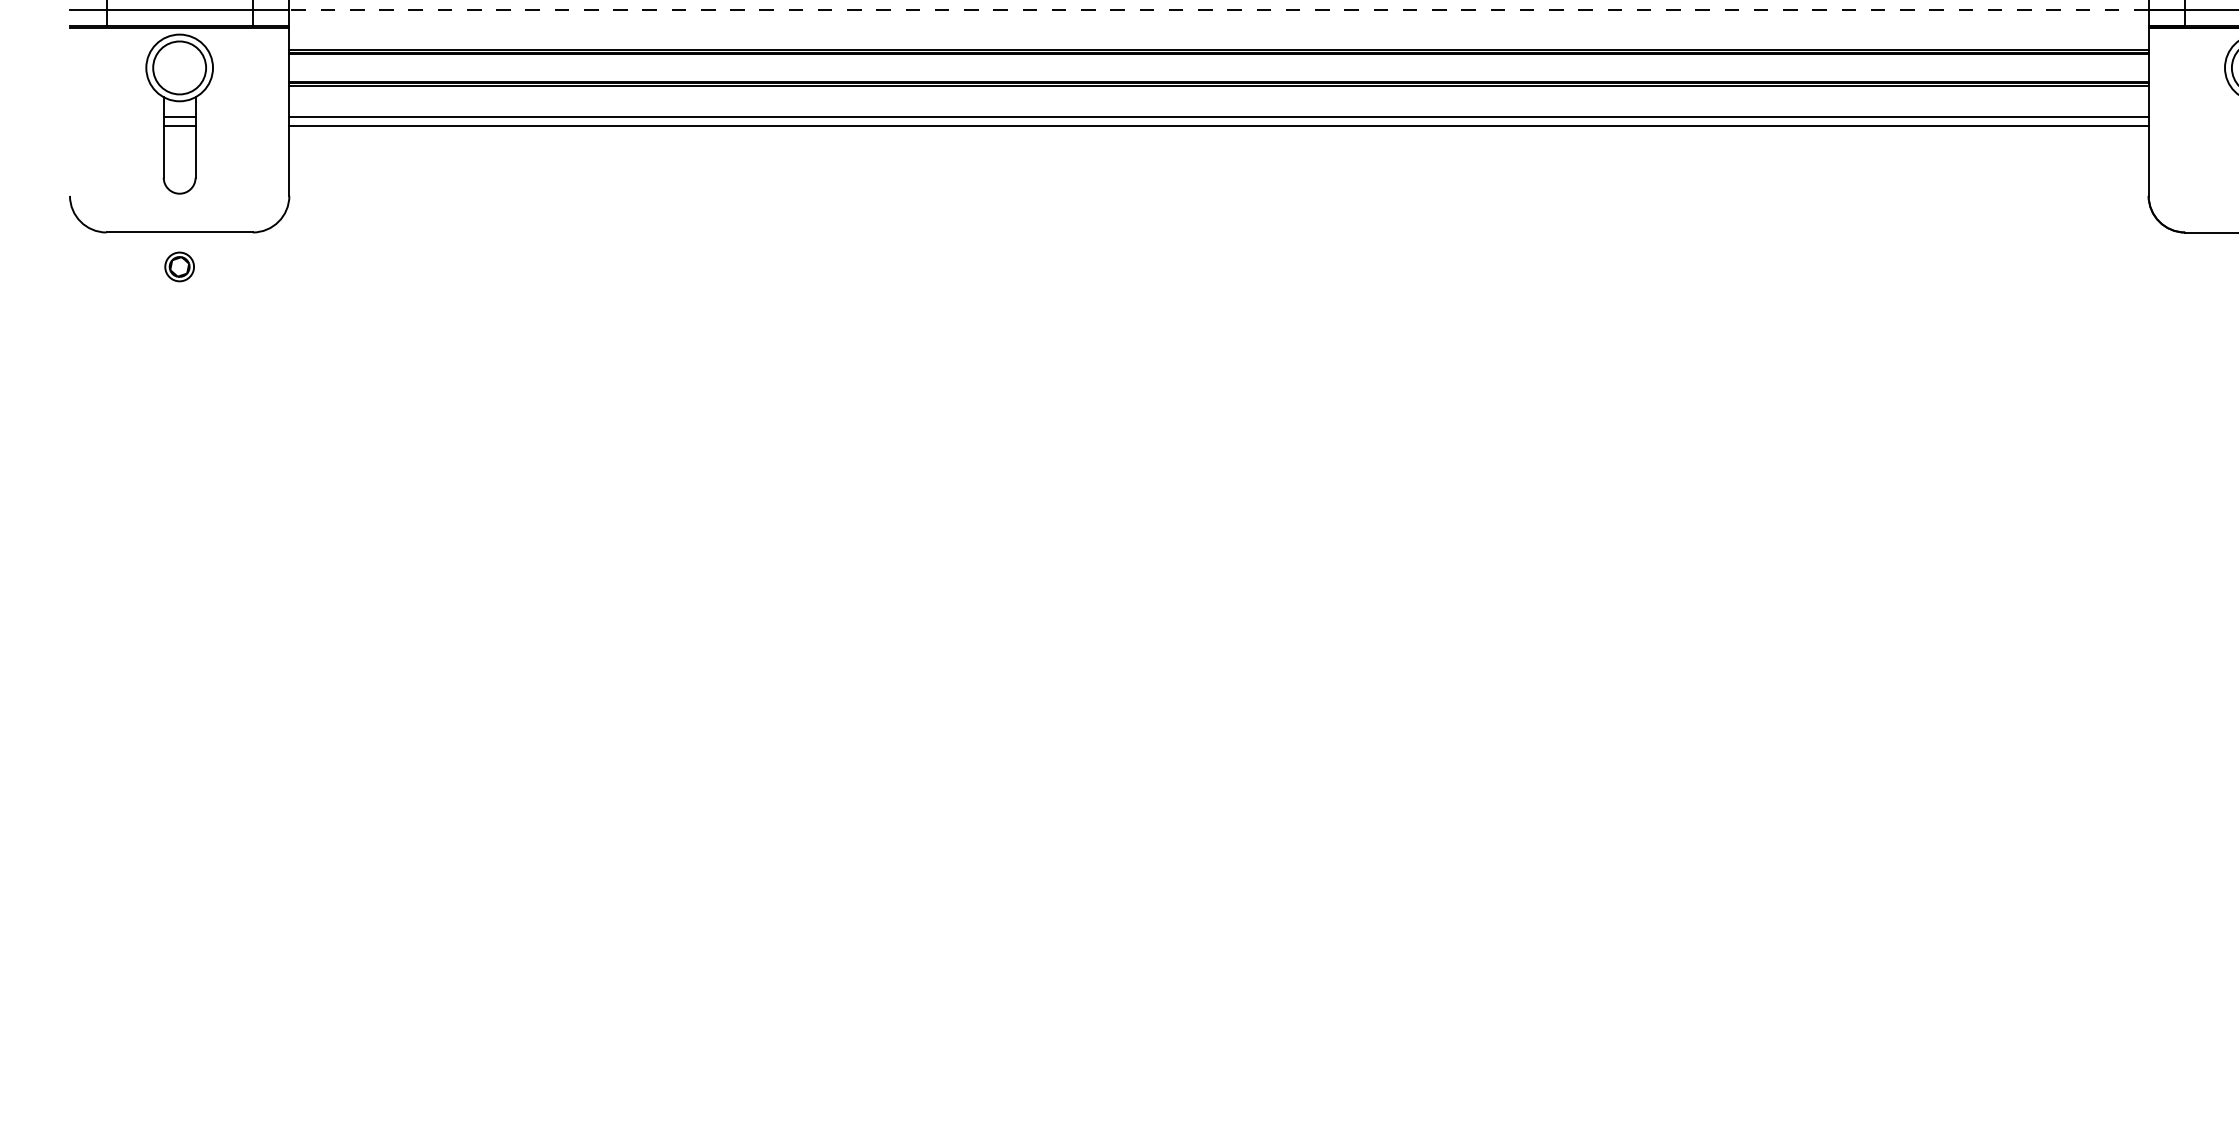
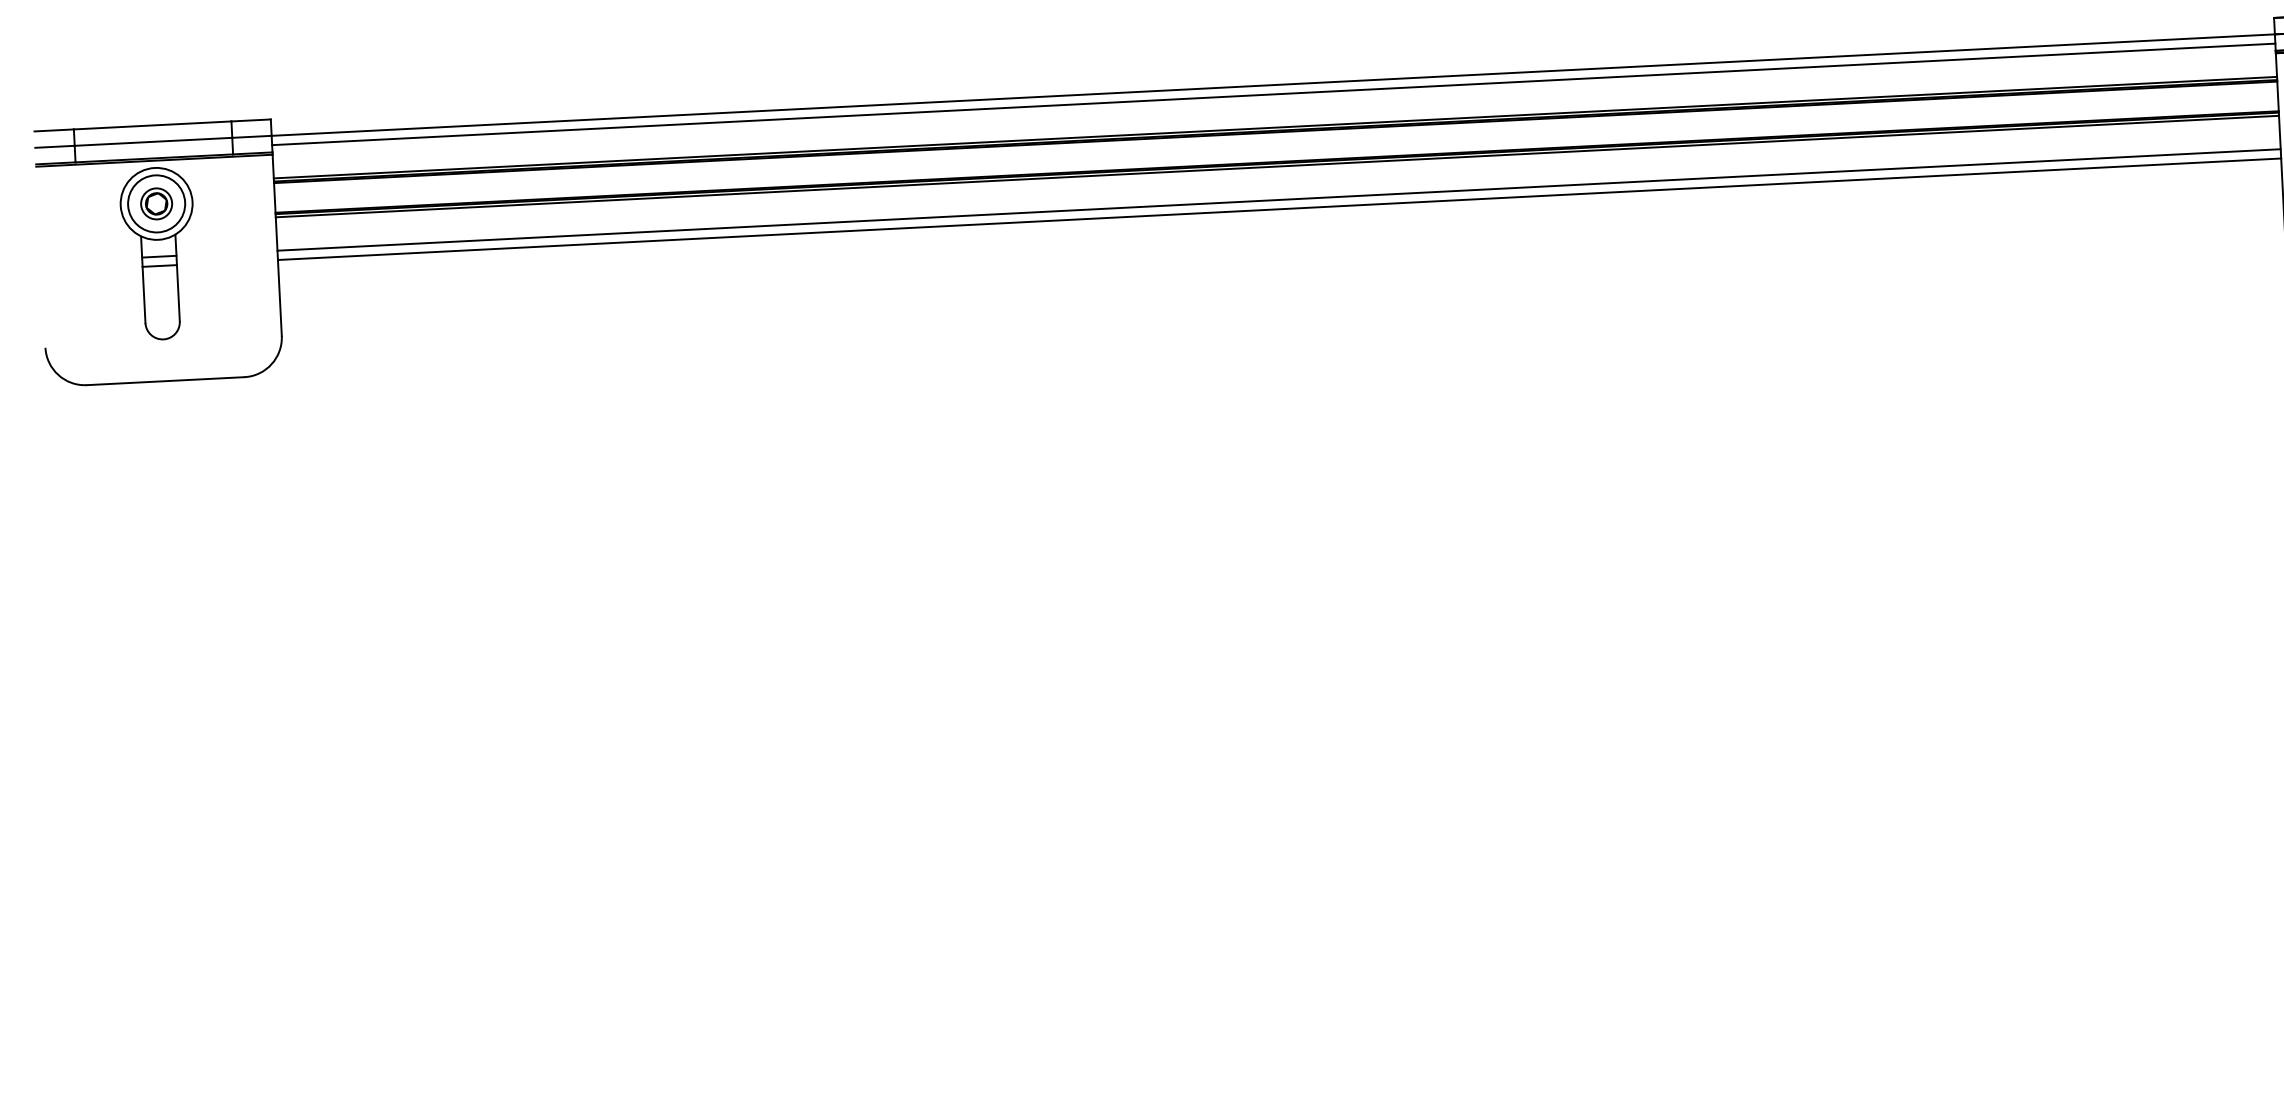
line: (1218, 10) -> (1272, 85), dashed -> solid
line: (1218, 18) -> (1273, 93), added
part: (179, 266) -> (156, 203), moved

